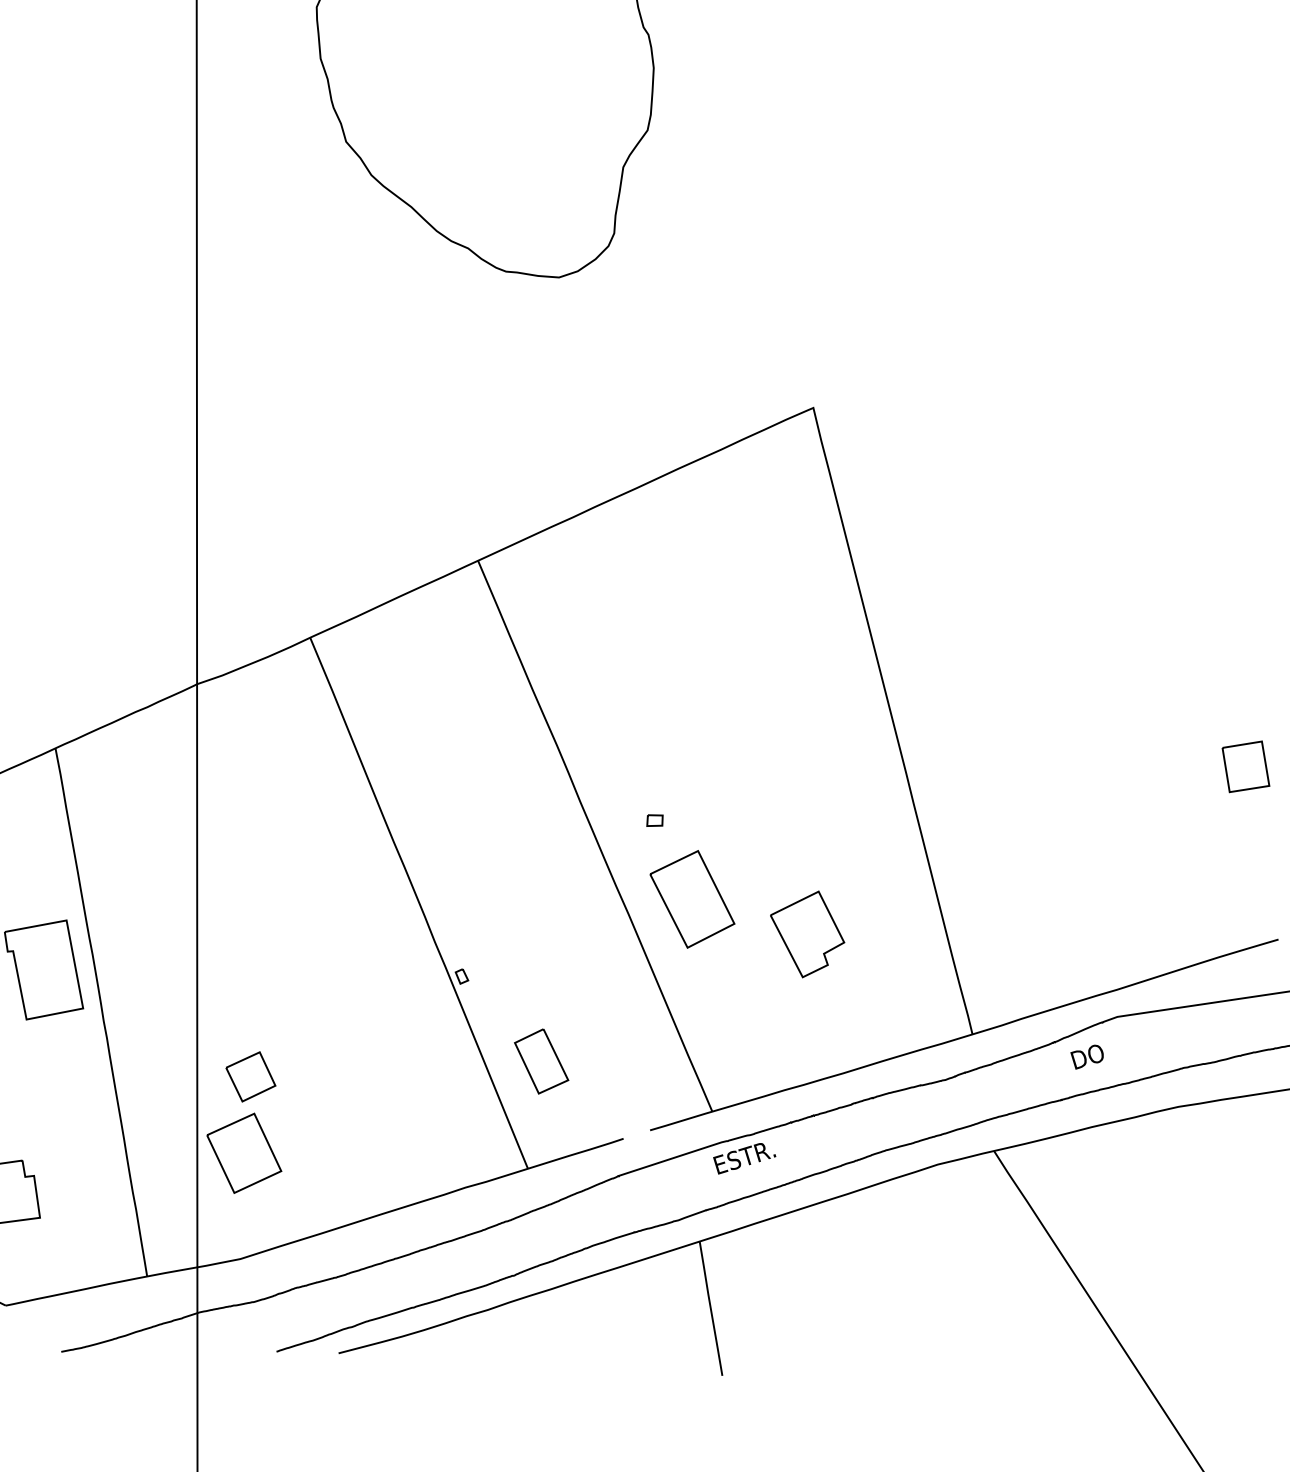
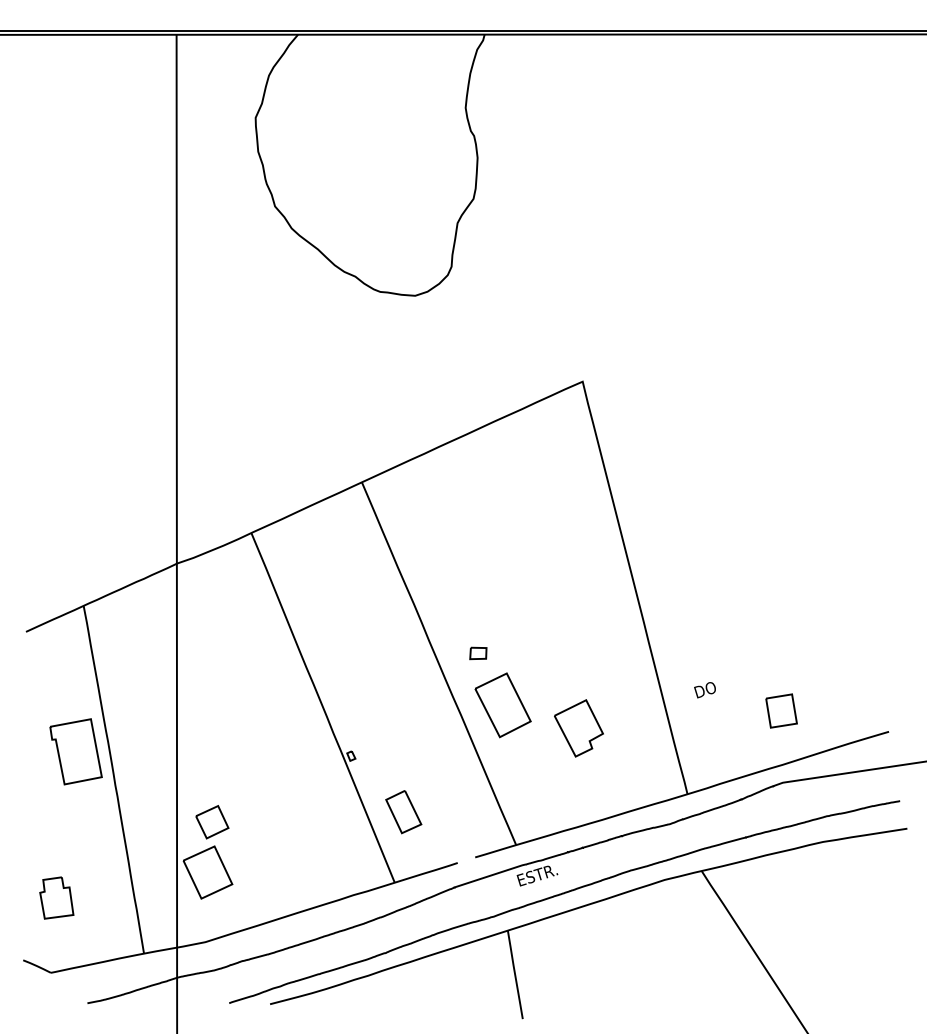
part: (1245, 766) -> (781, 710), moved
part: (655, 820) -> (478, 653), size x1.6
text: (1086, 1057) -> (704, 690), moved

